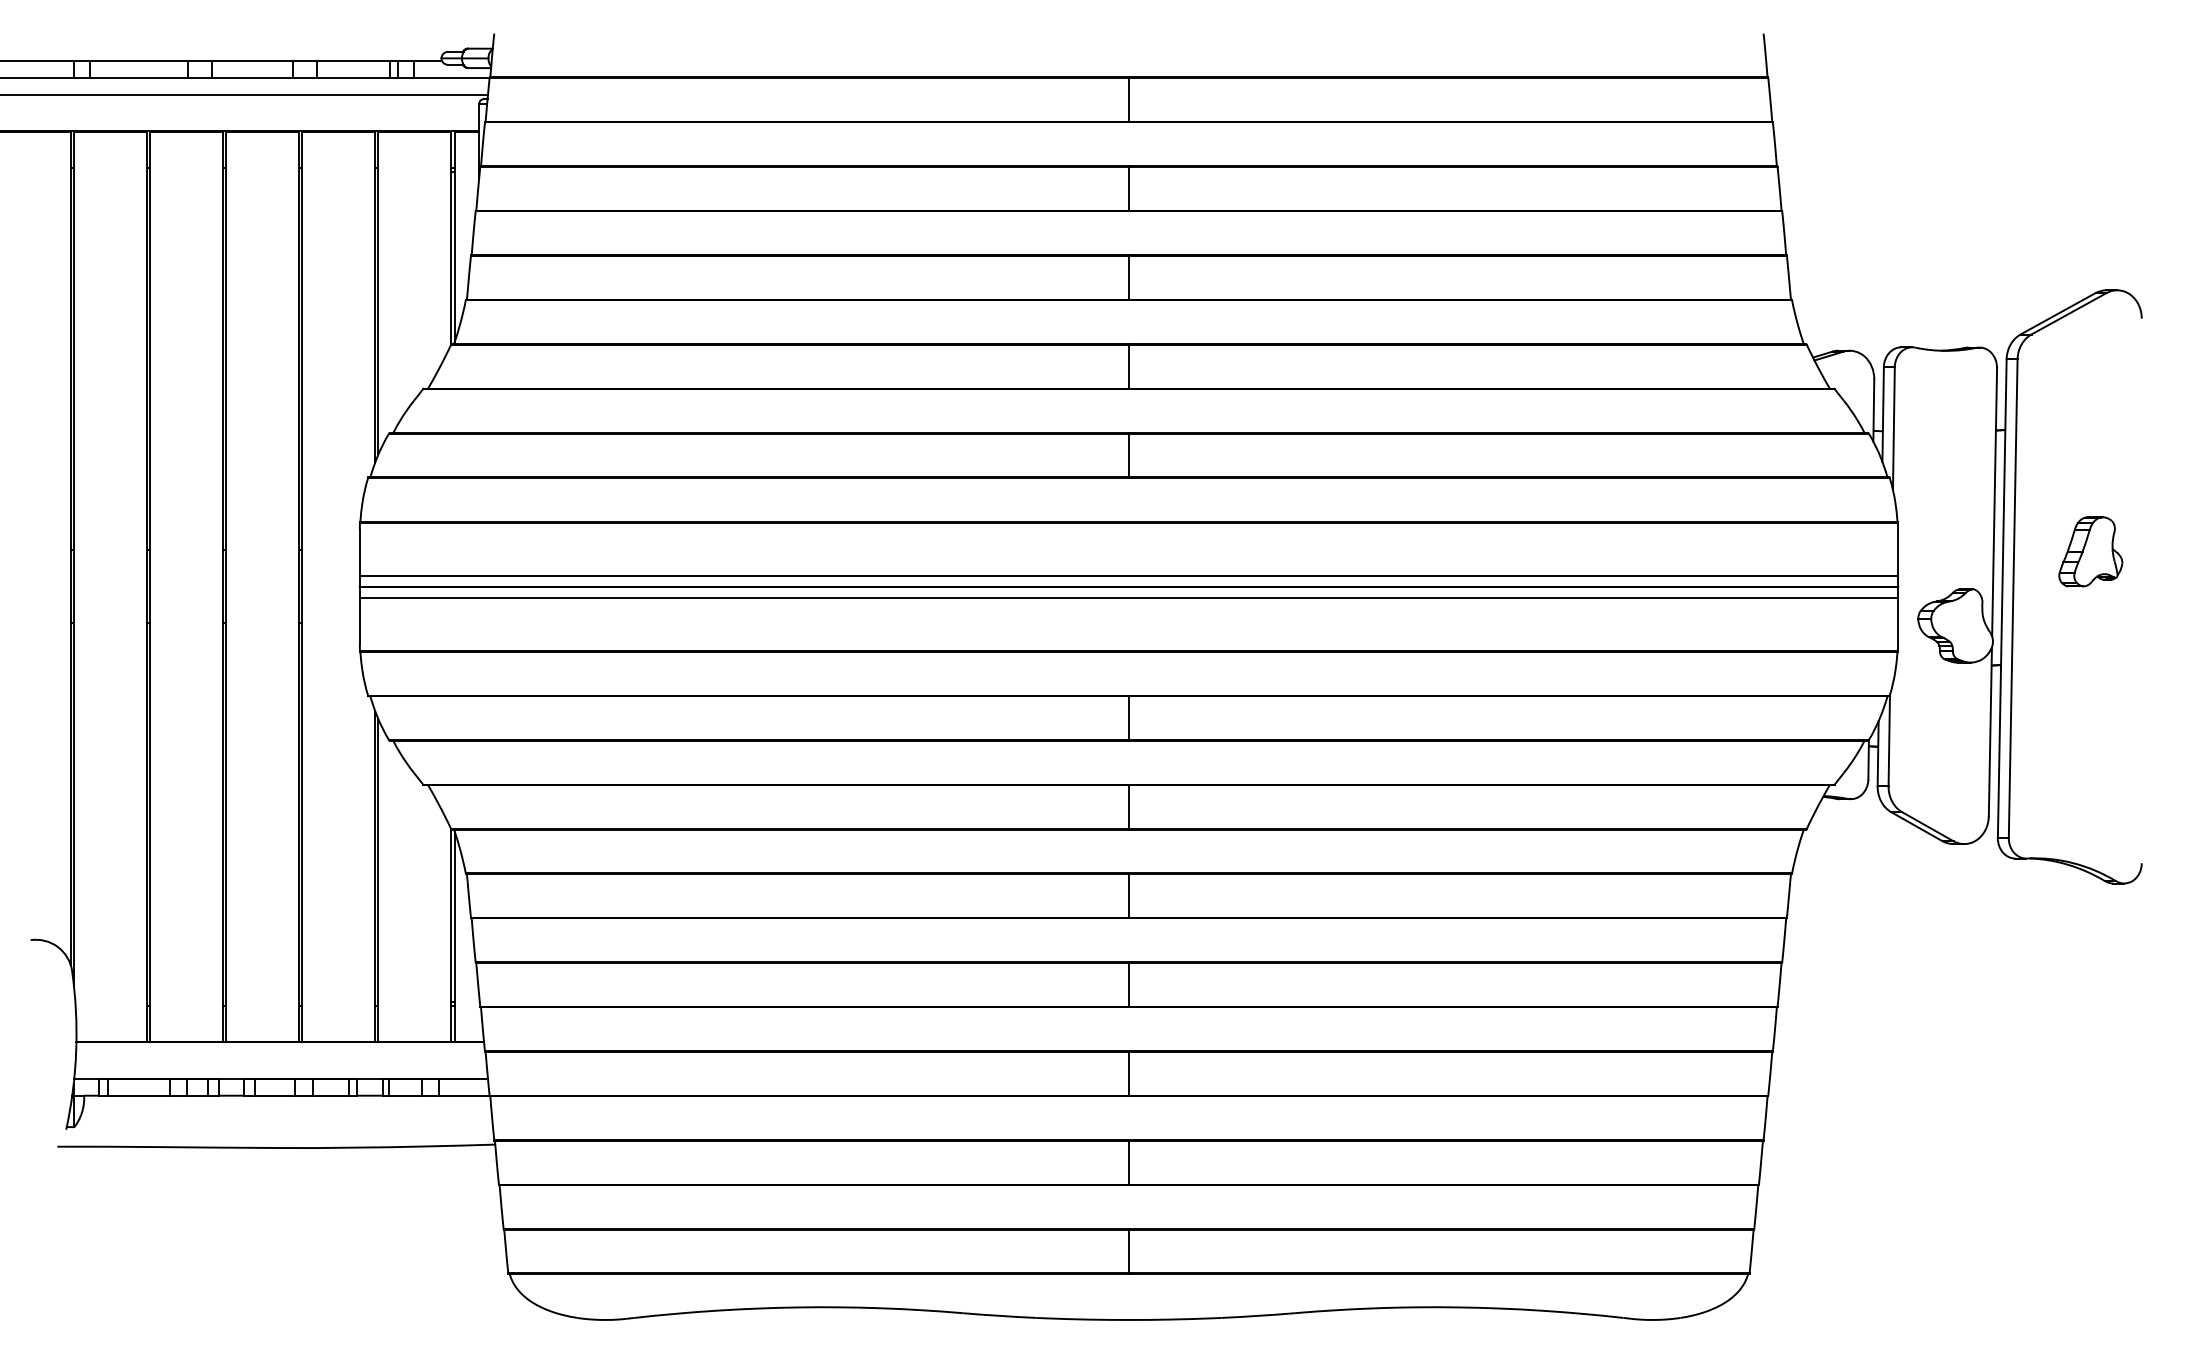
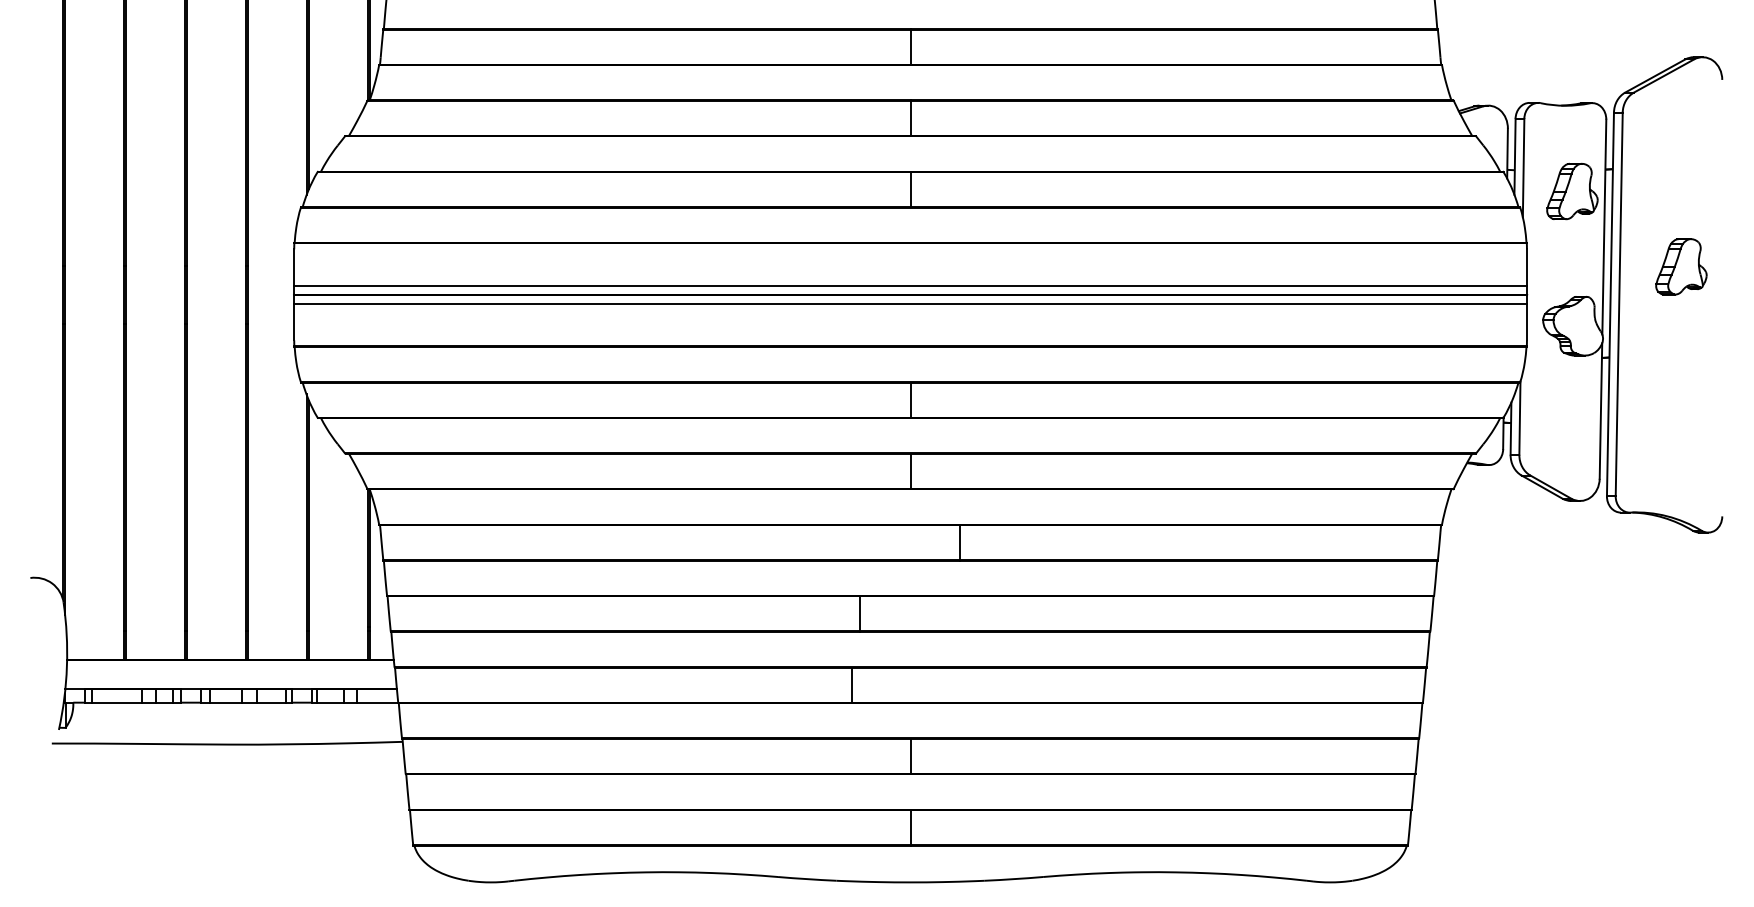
part: (1954, 457) -> (1572, 191), added
line: (1128, 896) -> (959, 543), moved
line: (1128, 984) -> (859, 613), moved
line: (1128, 1073) -> (851, 684), moved

